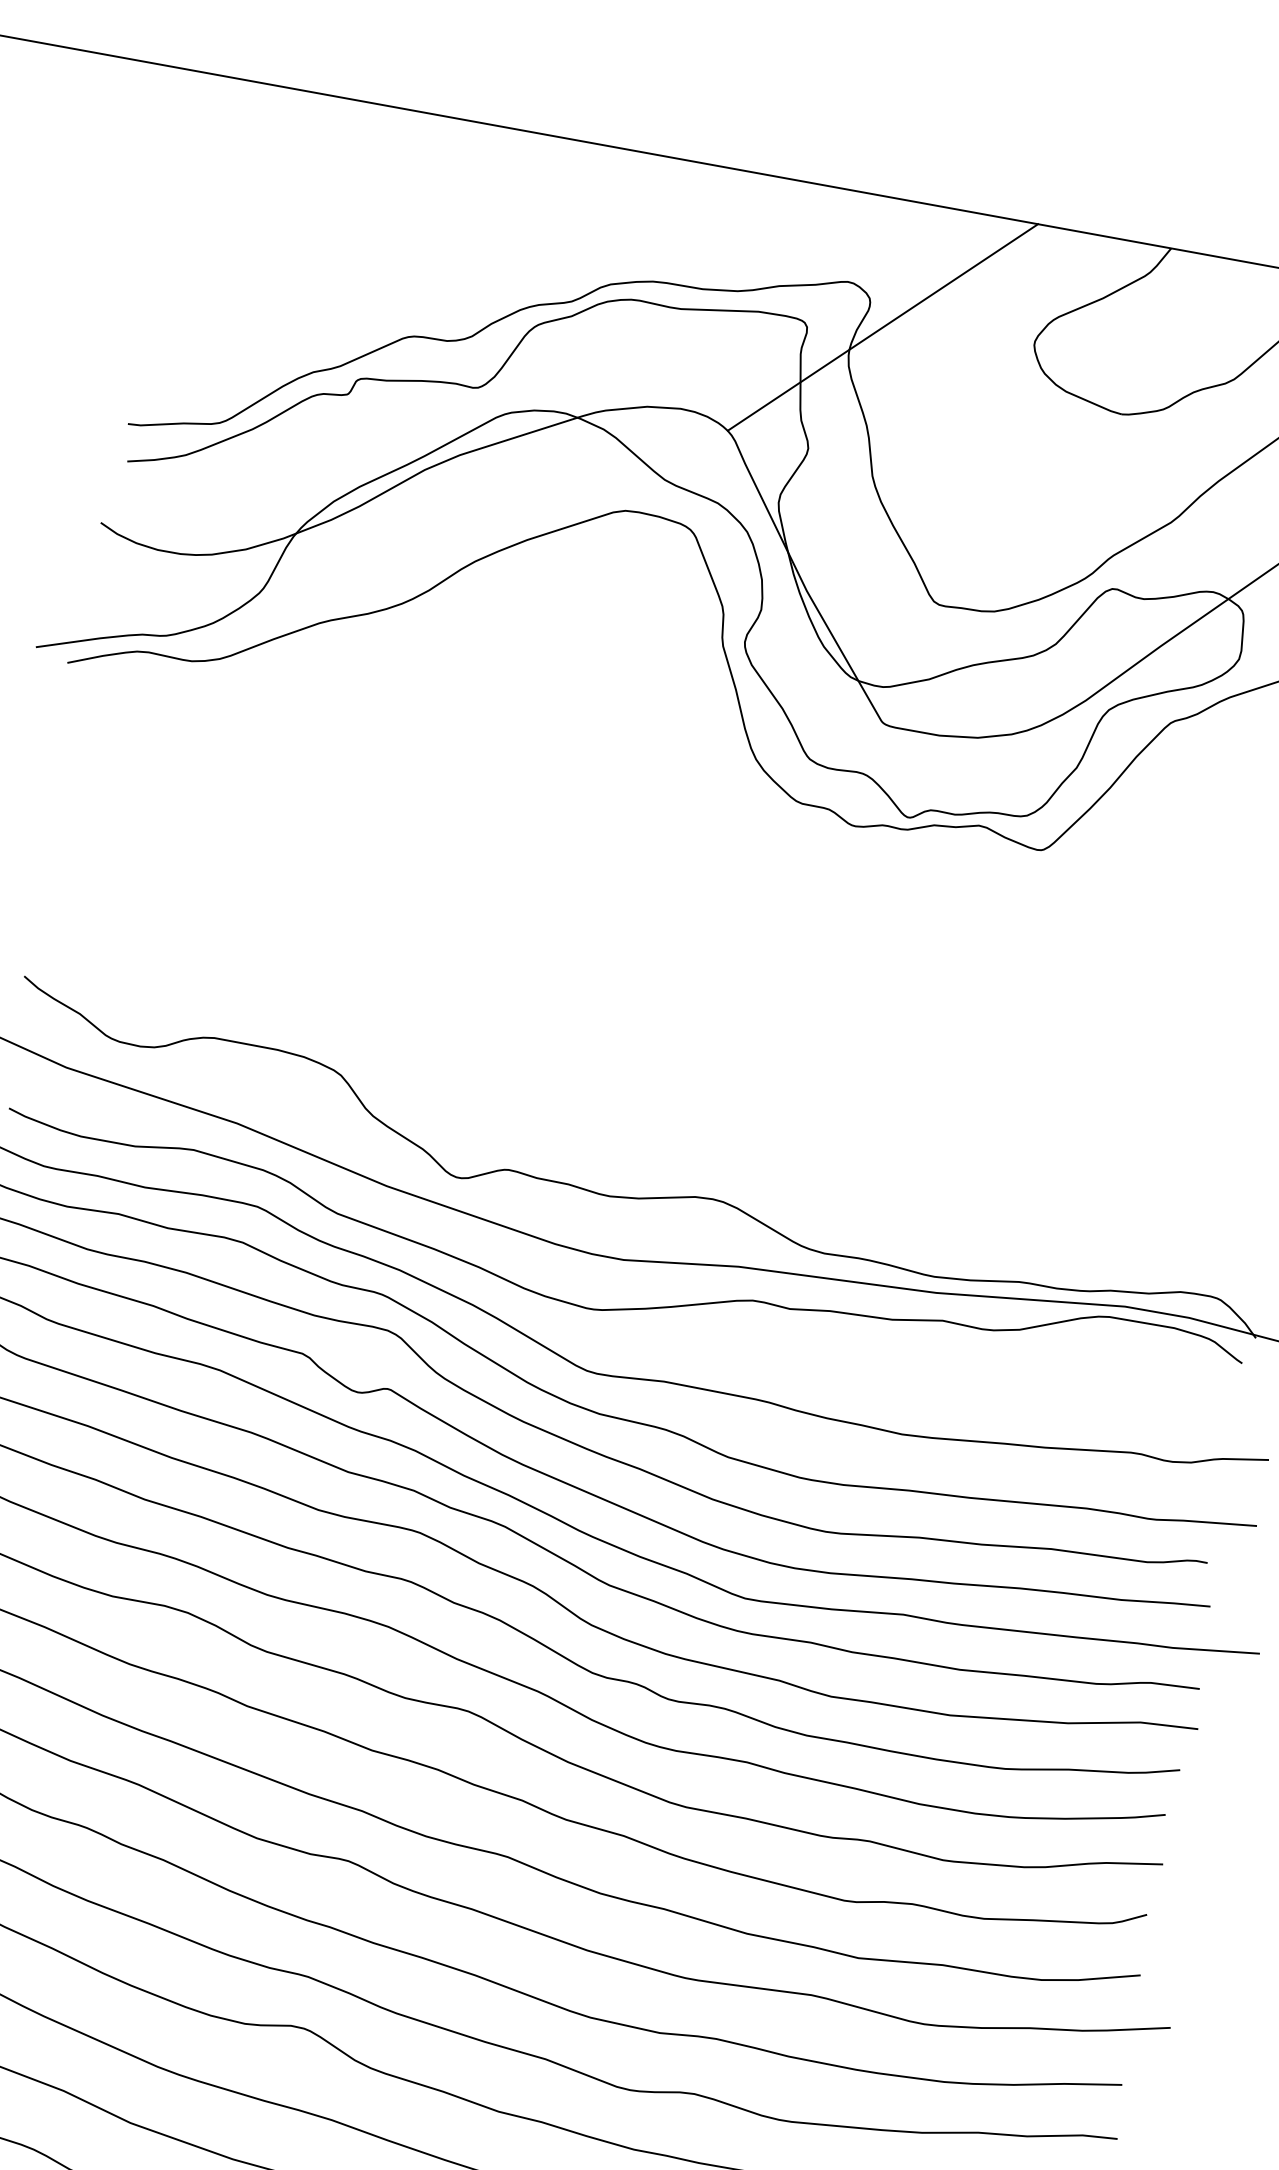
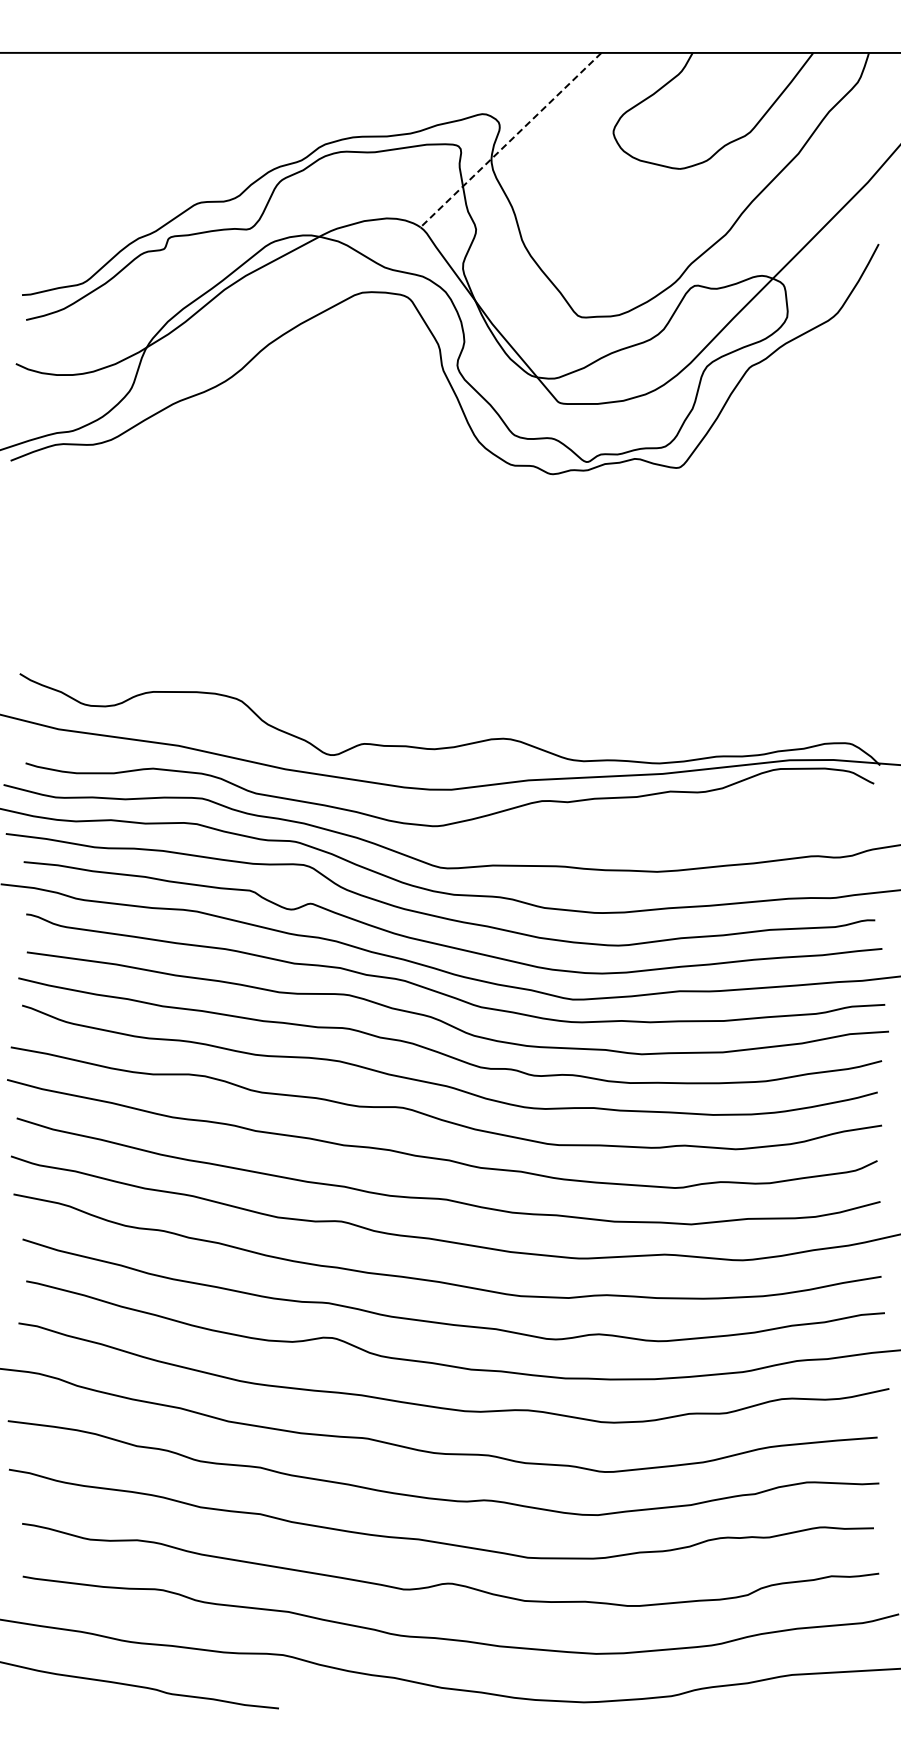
line: (883, 328) -> (511, 140), solid -> dashed

